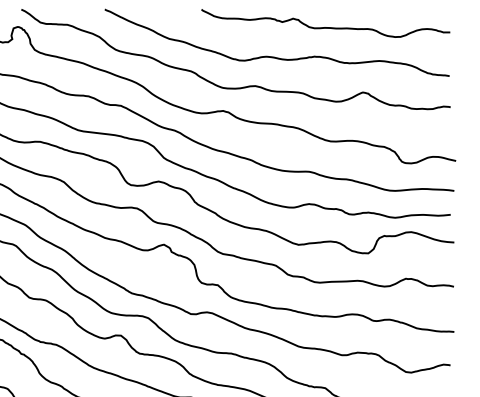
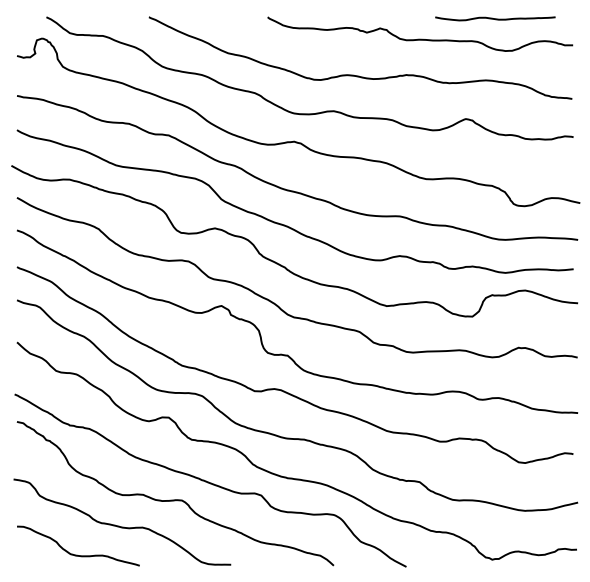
curve: (387, 10) -> (495, 18), added

